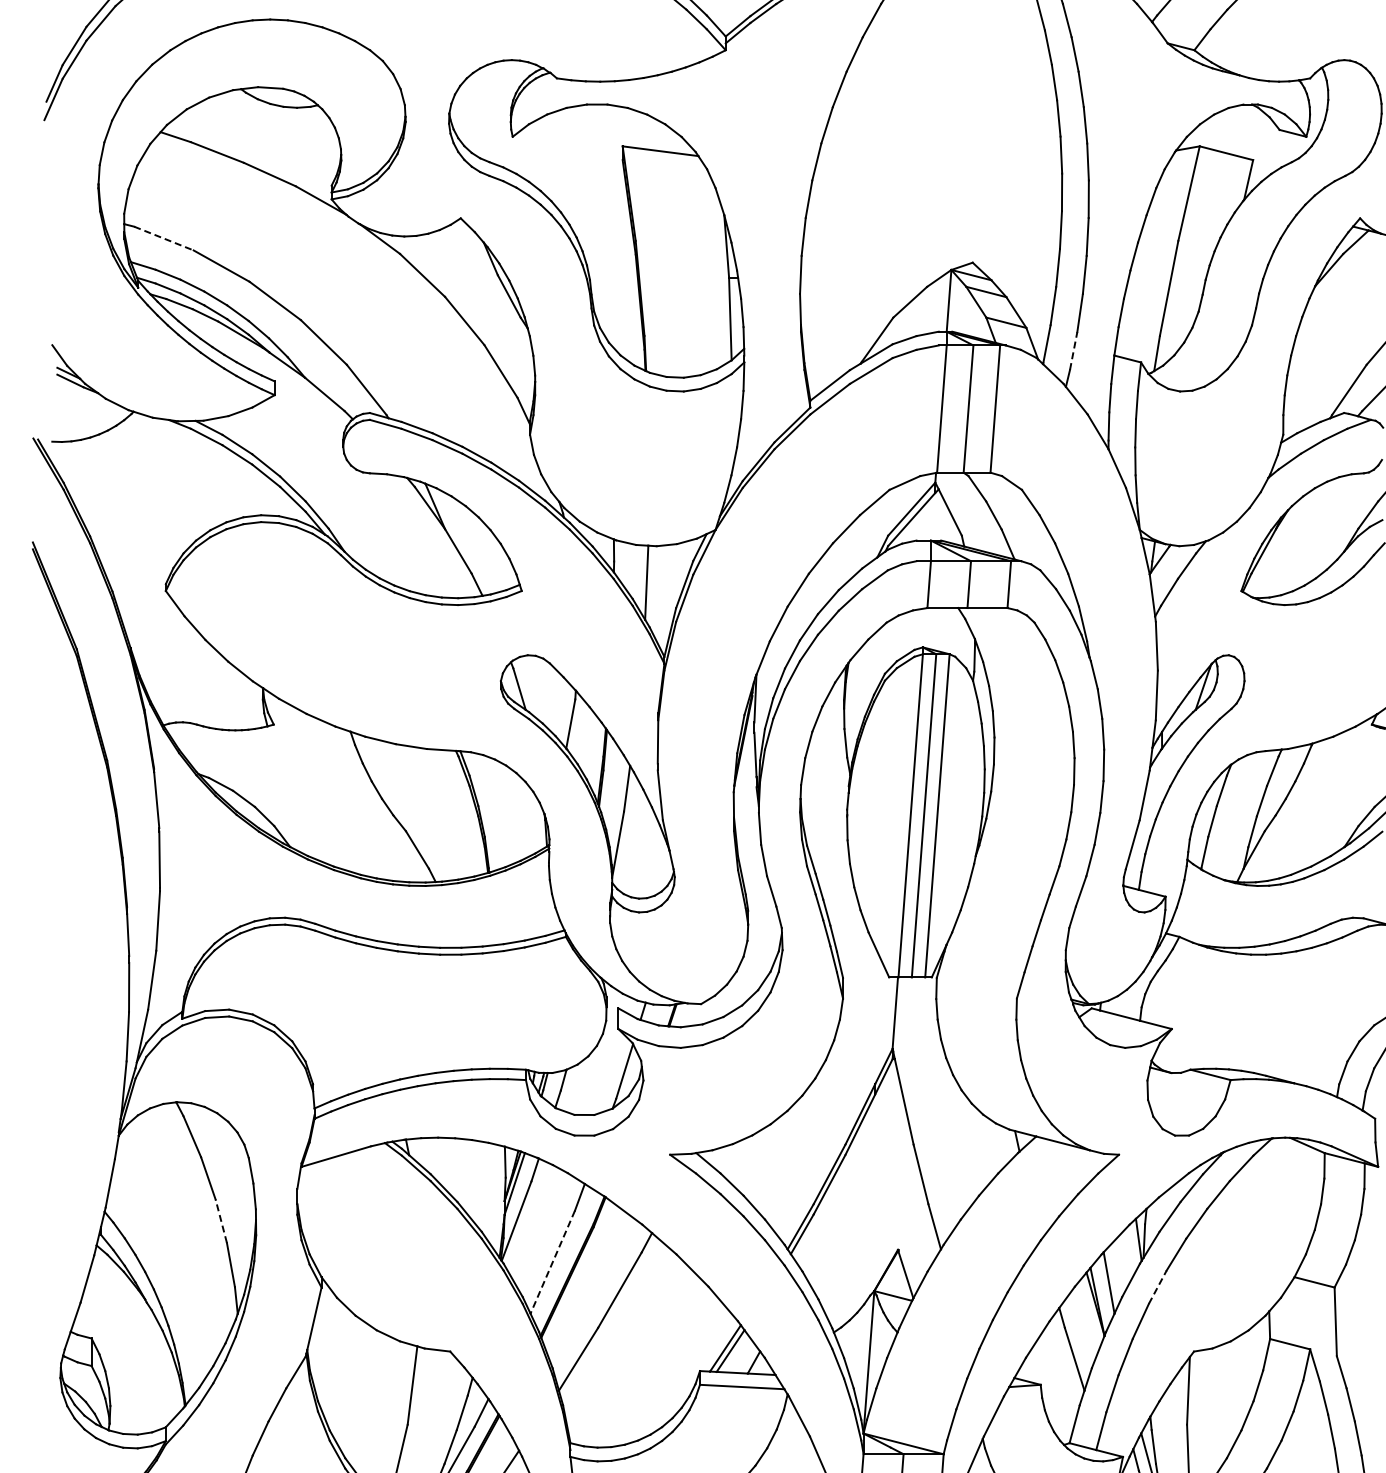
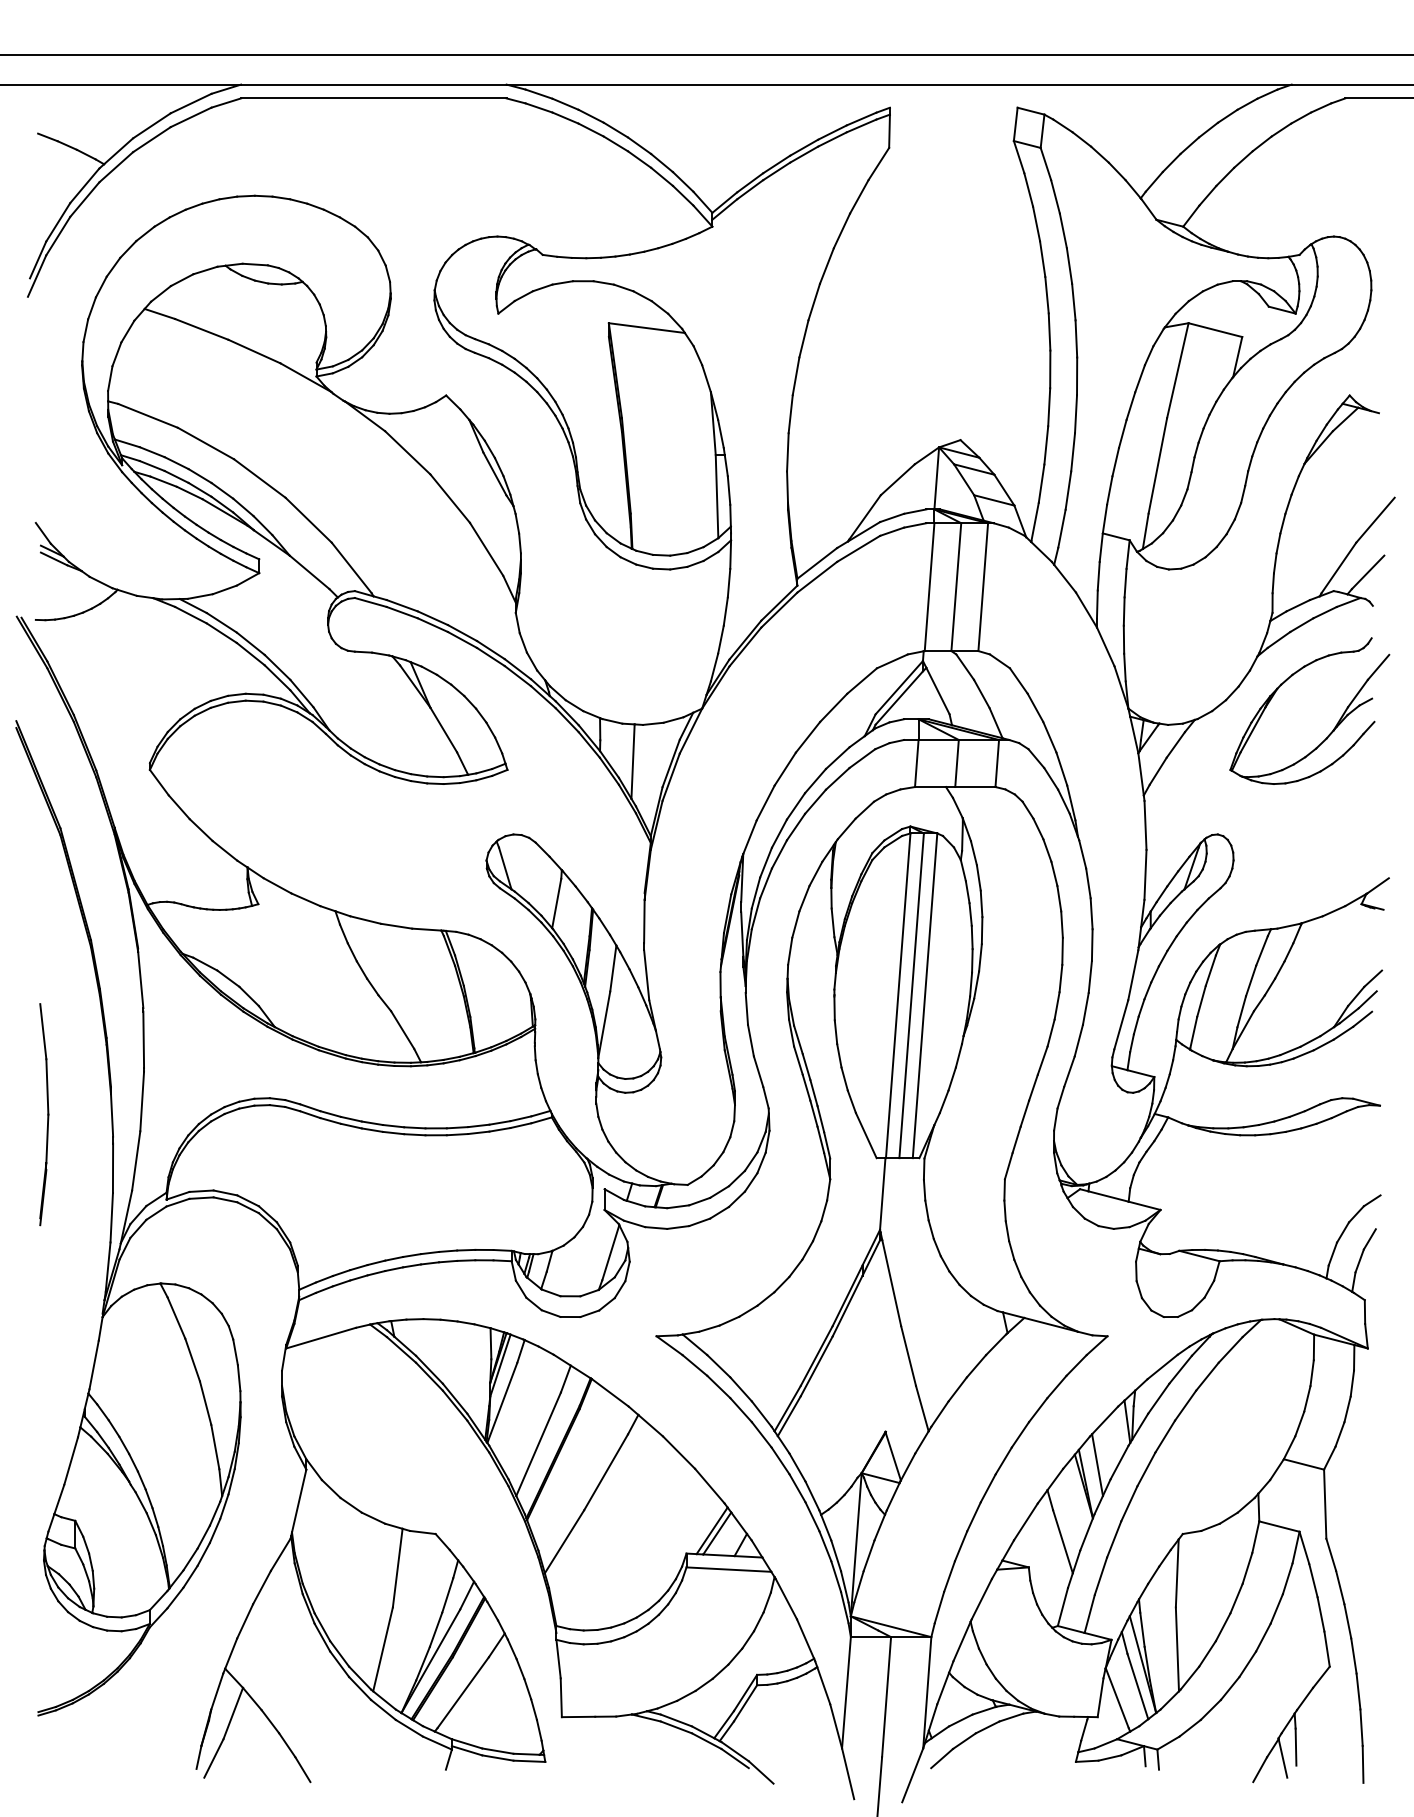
line: (164, 239) -> (148, 416), dashed -> solid
line: (1074, 350) -> (1062, 528), dashed -> solid
part: (60, 934) -> (44, 1114), added
line: (221, 1221) -> (205, 1403), dashed -> solid
line: (552, 1262) -> (538, 1444), dashed -> solid
line: (1157, 1286) -> (1146, 1468), dashed -> solid

